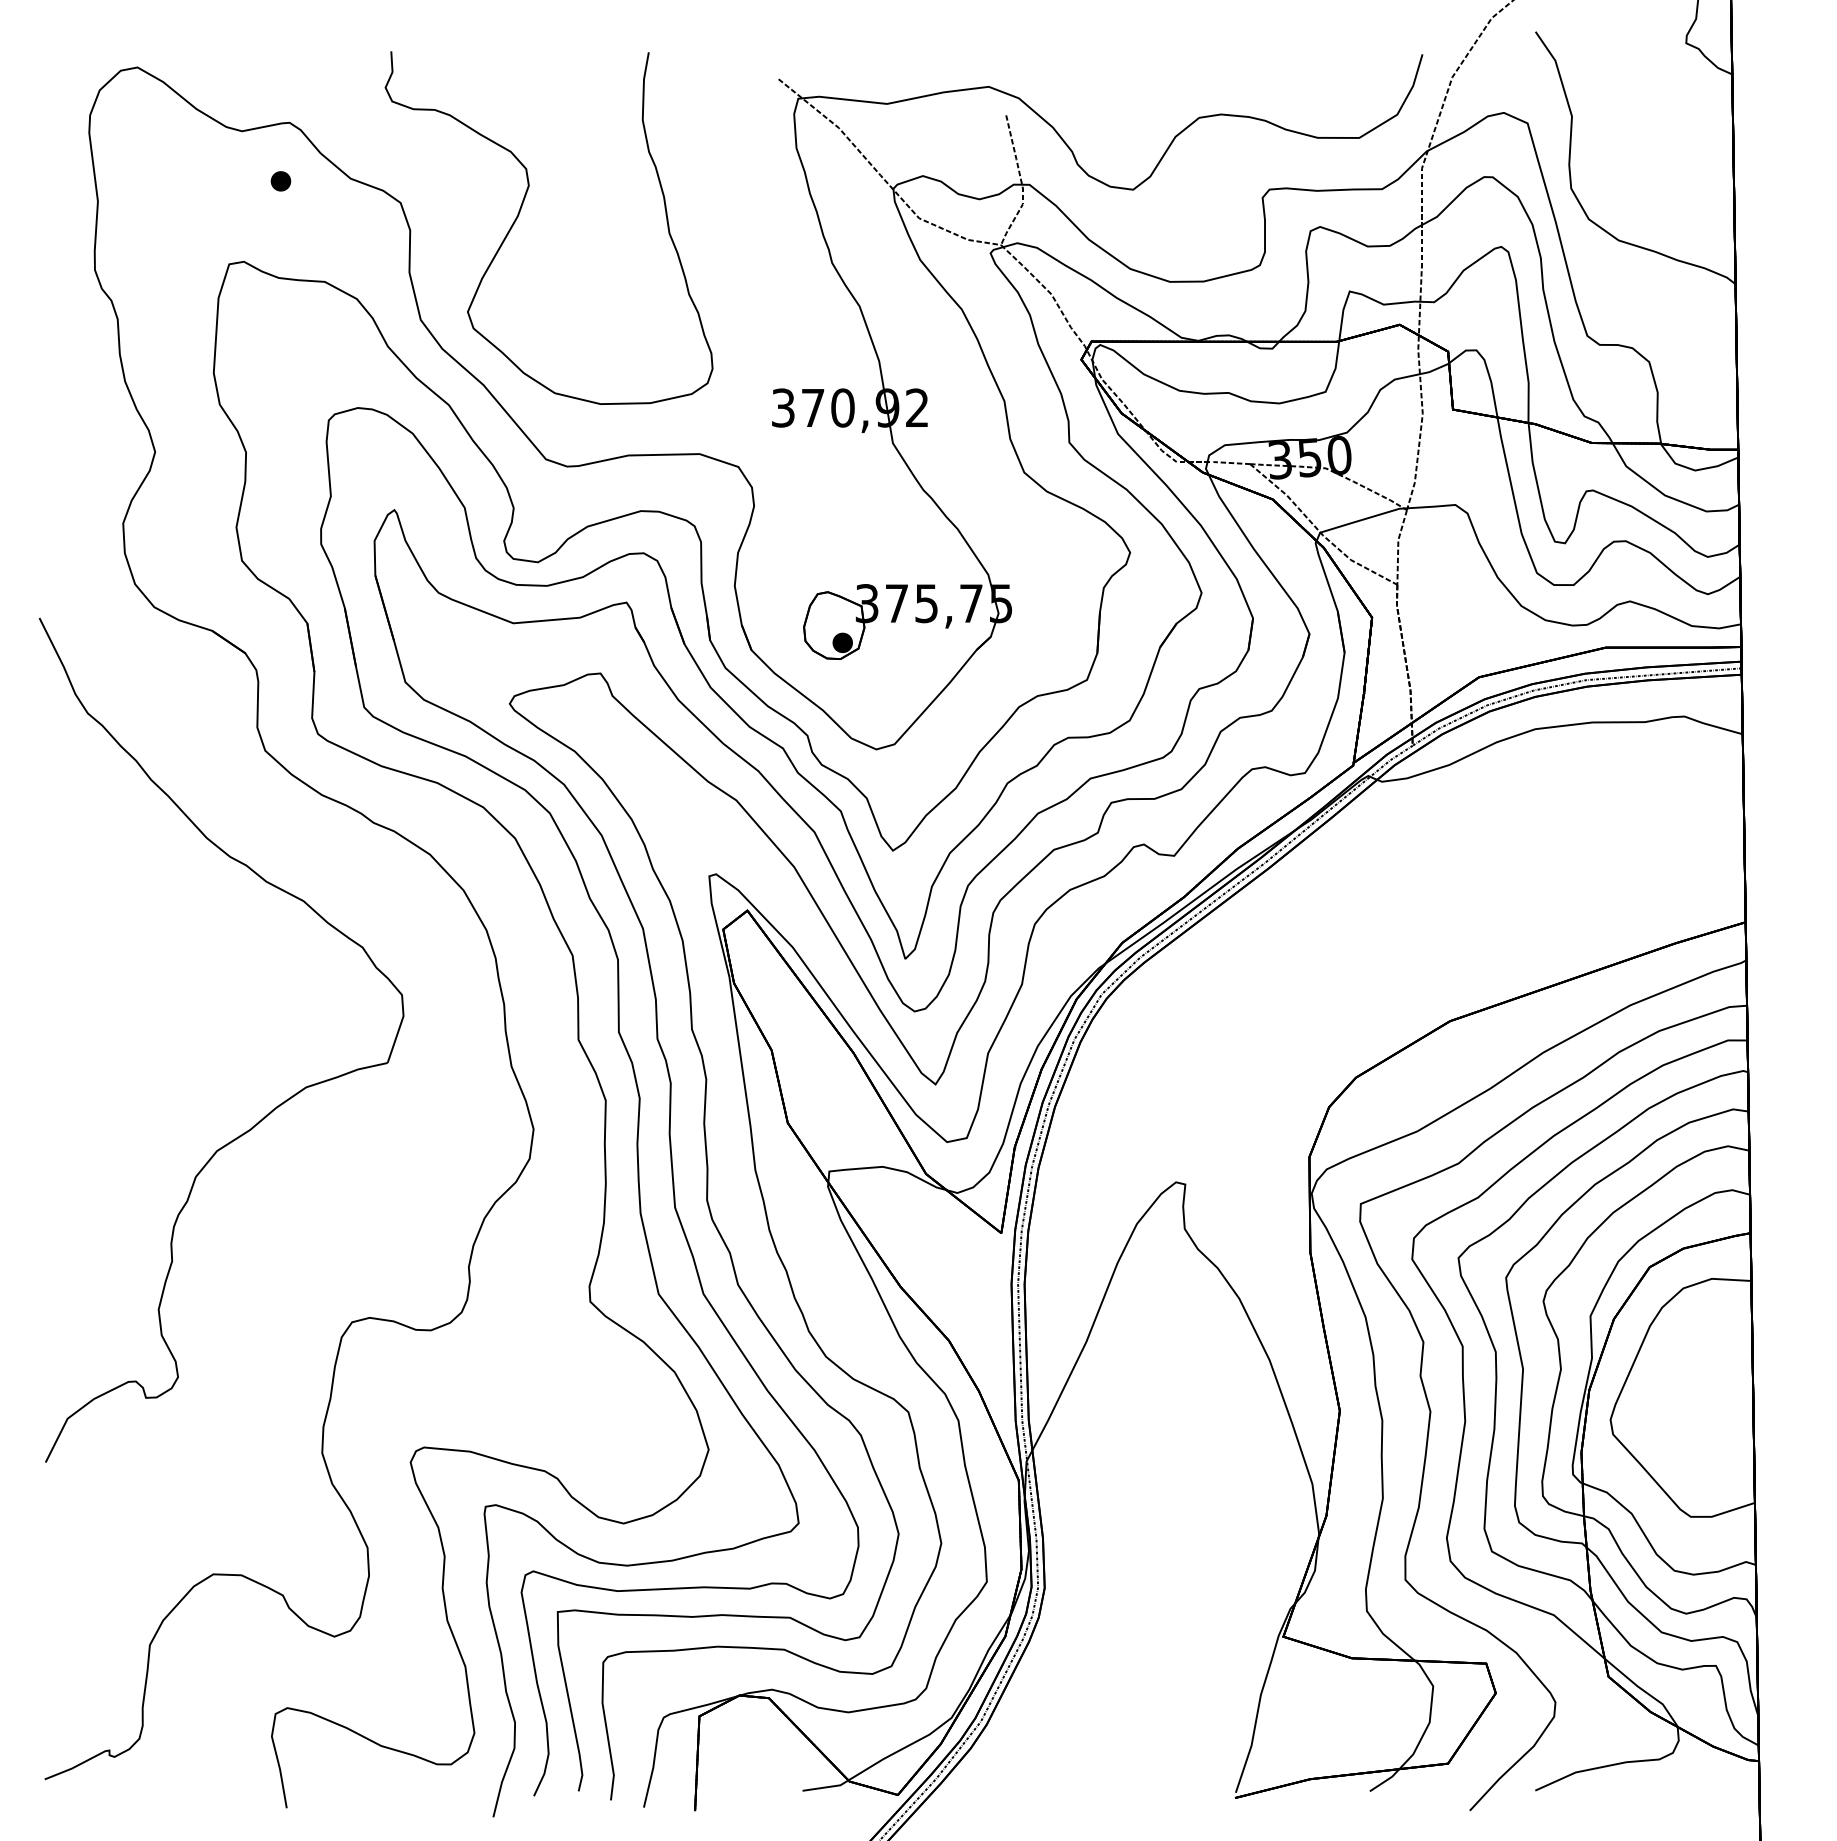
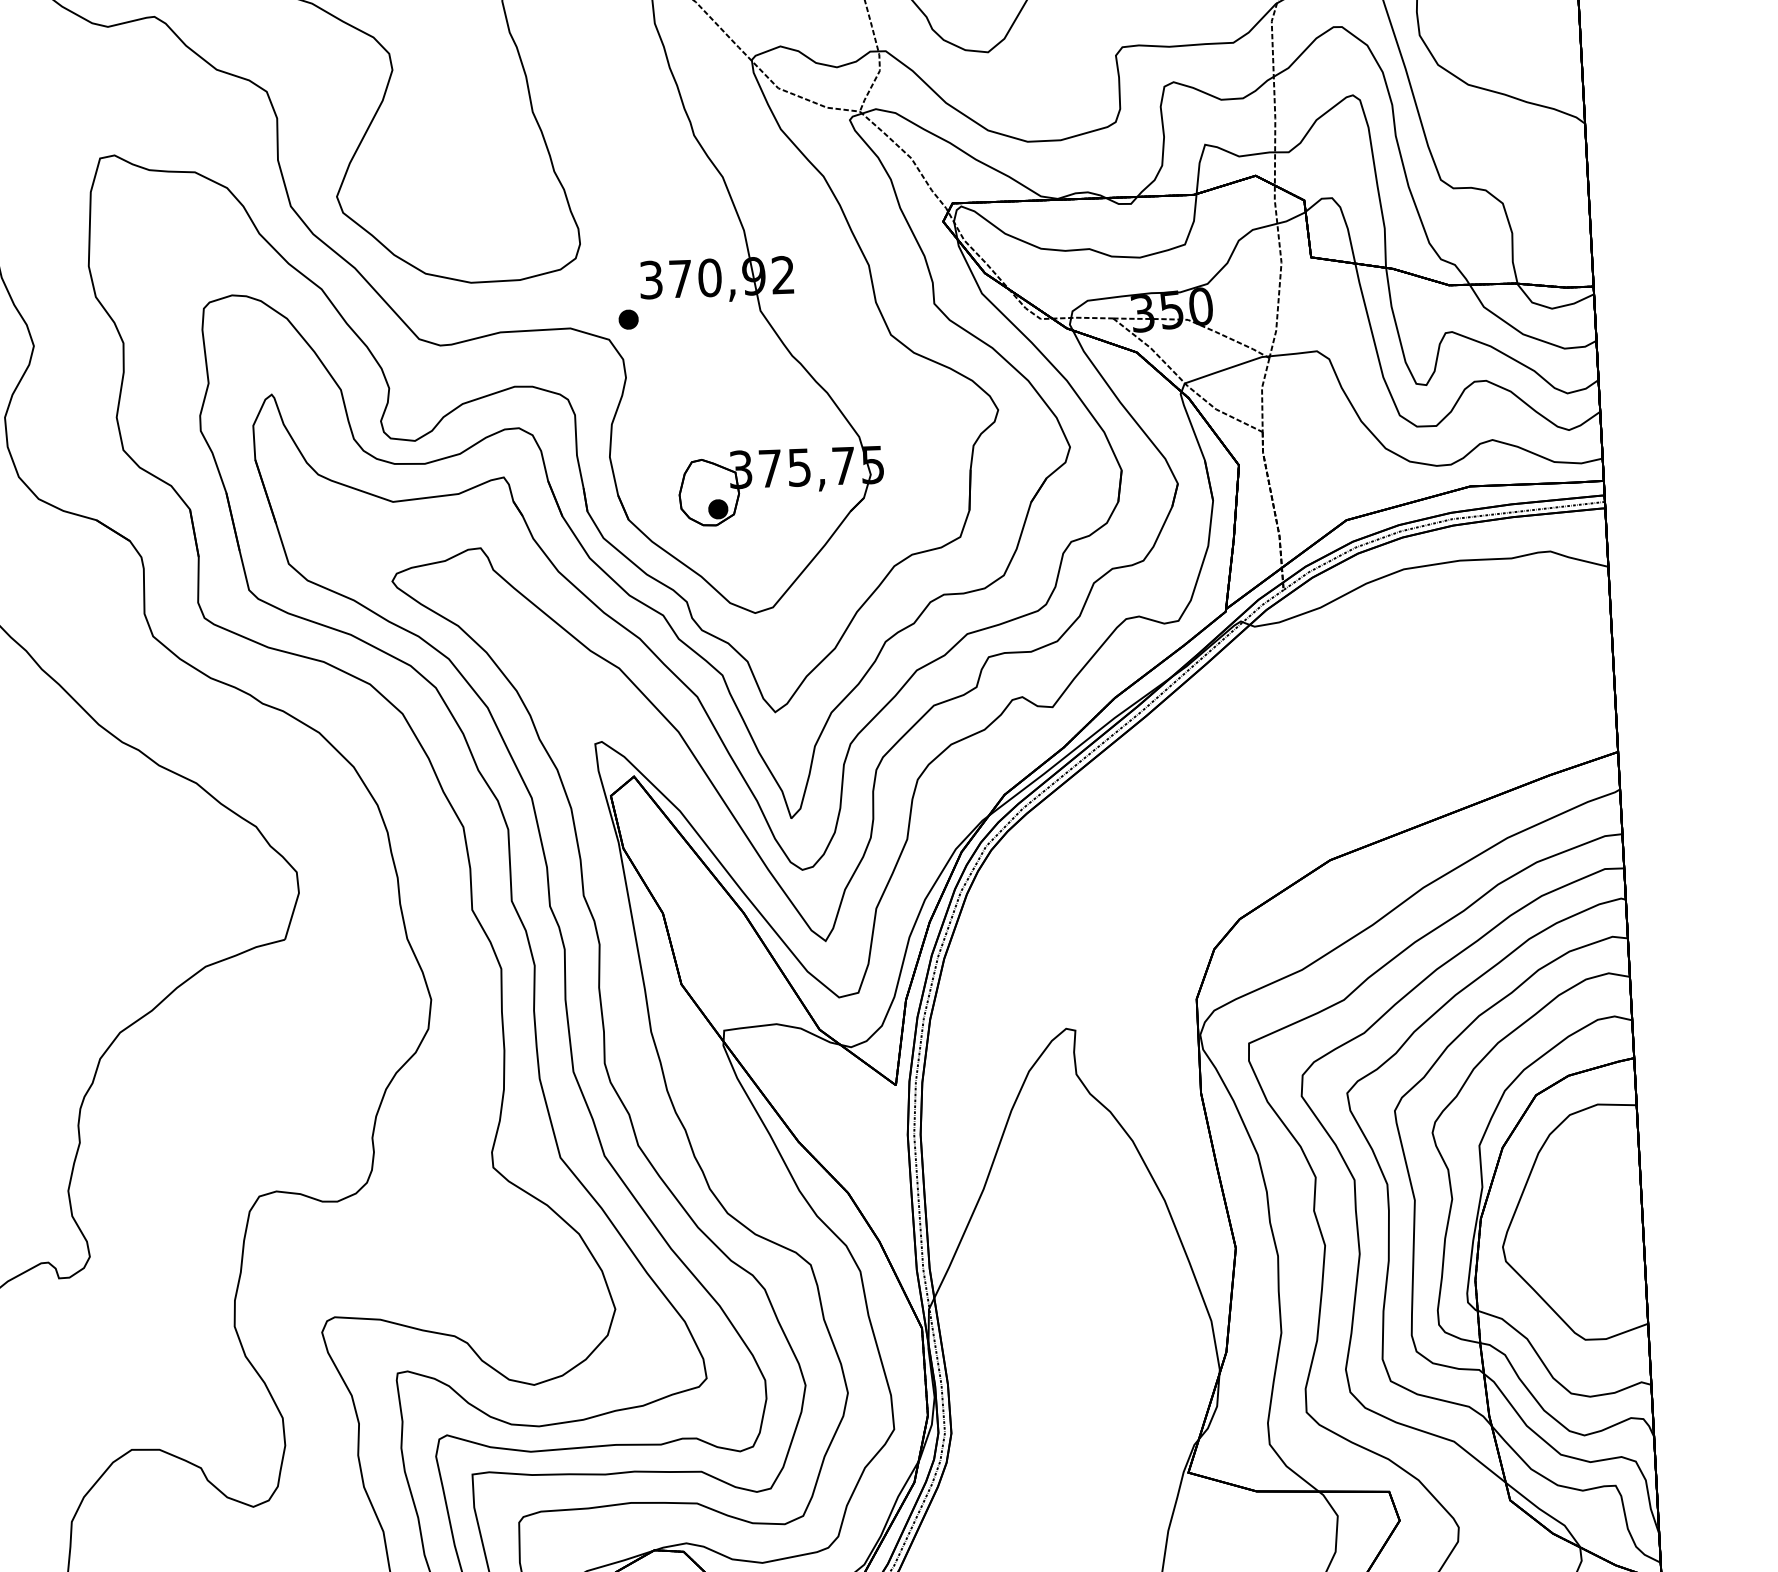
part: (280, 181) -> (628, 319), moved

